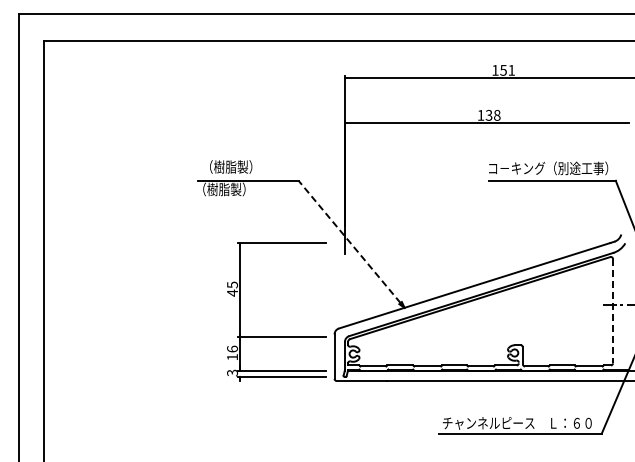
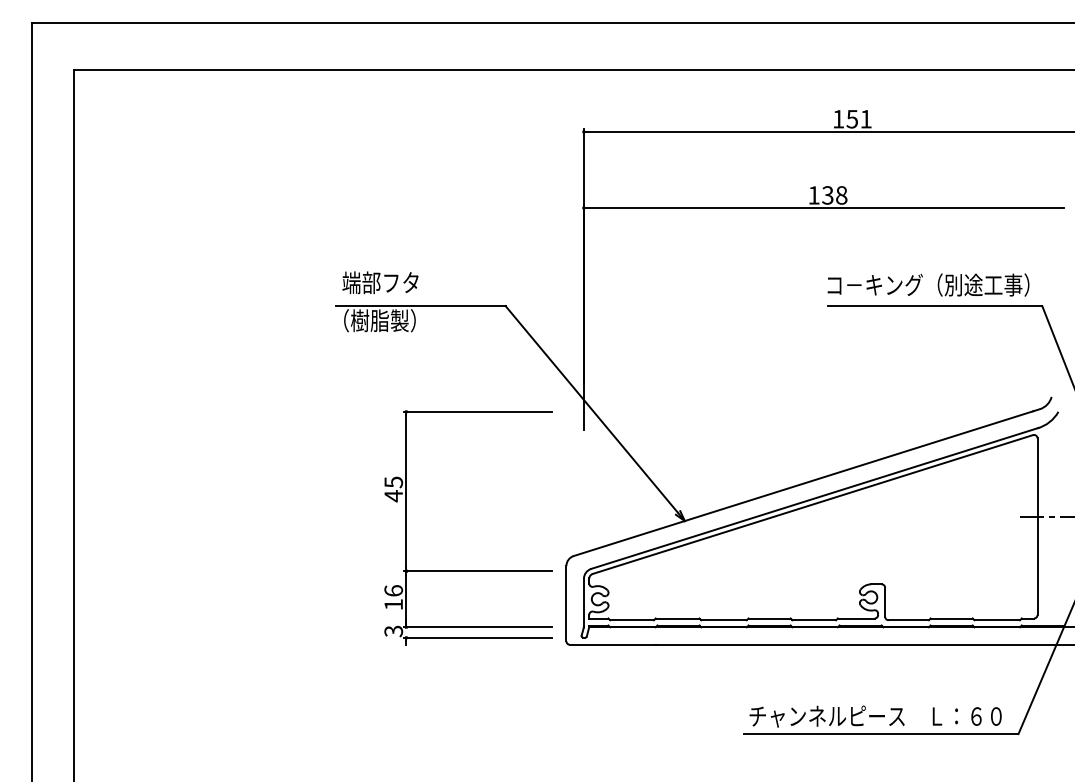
text: (227, 166) -> (385, 281), （樹脂製） -> 端部フタ
line: (349, 241) -> (591, 408), dashed -> solid
line: (612, 311) -> (1036, 527), dashed -> solid

